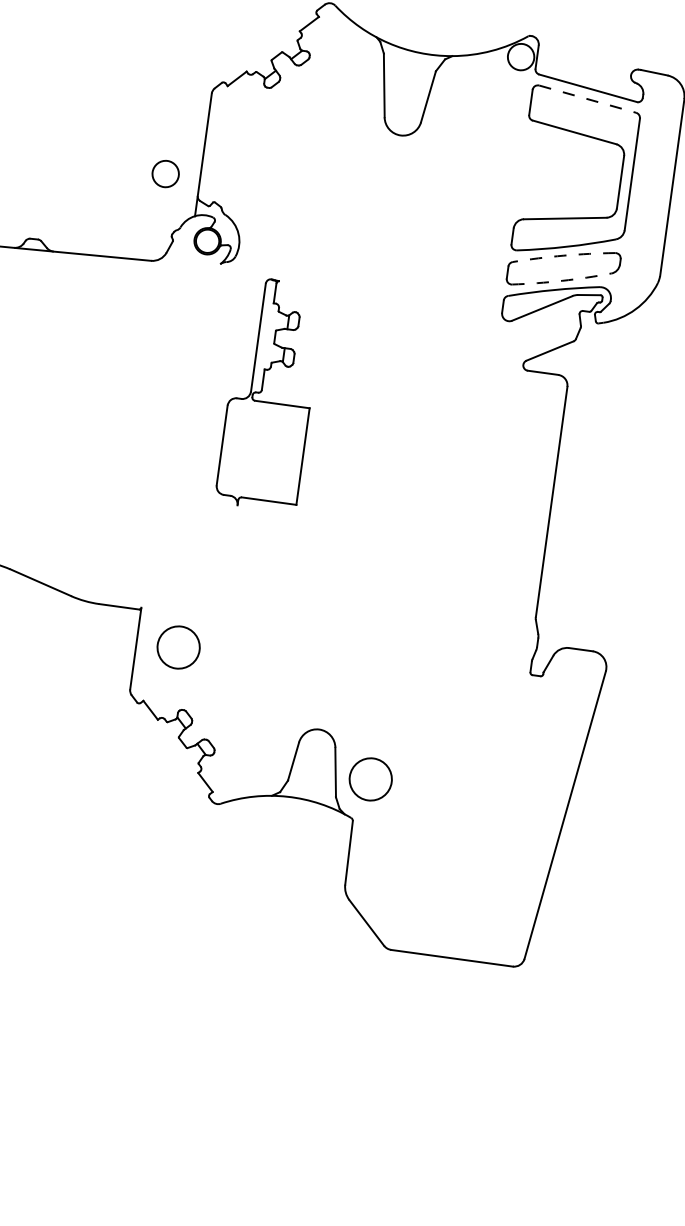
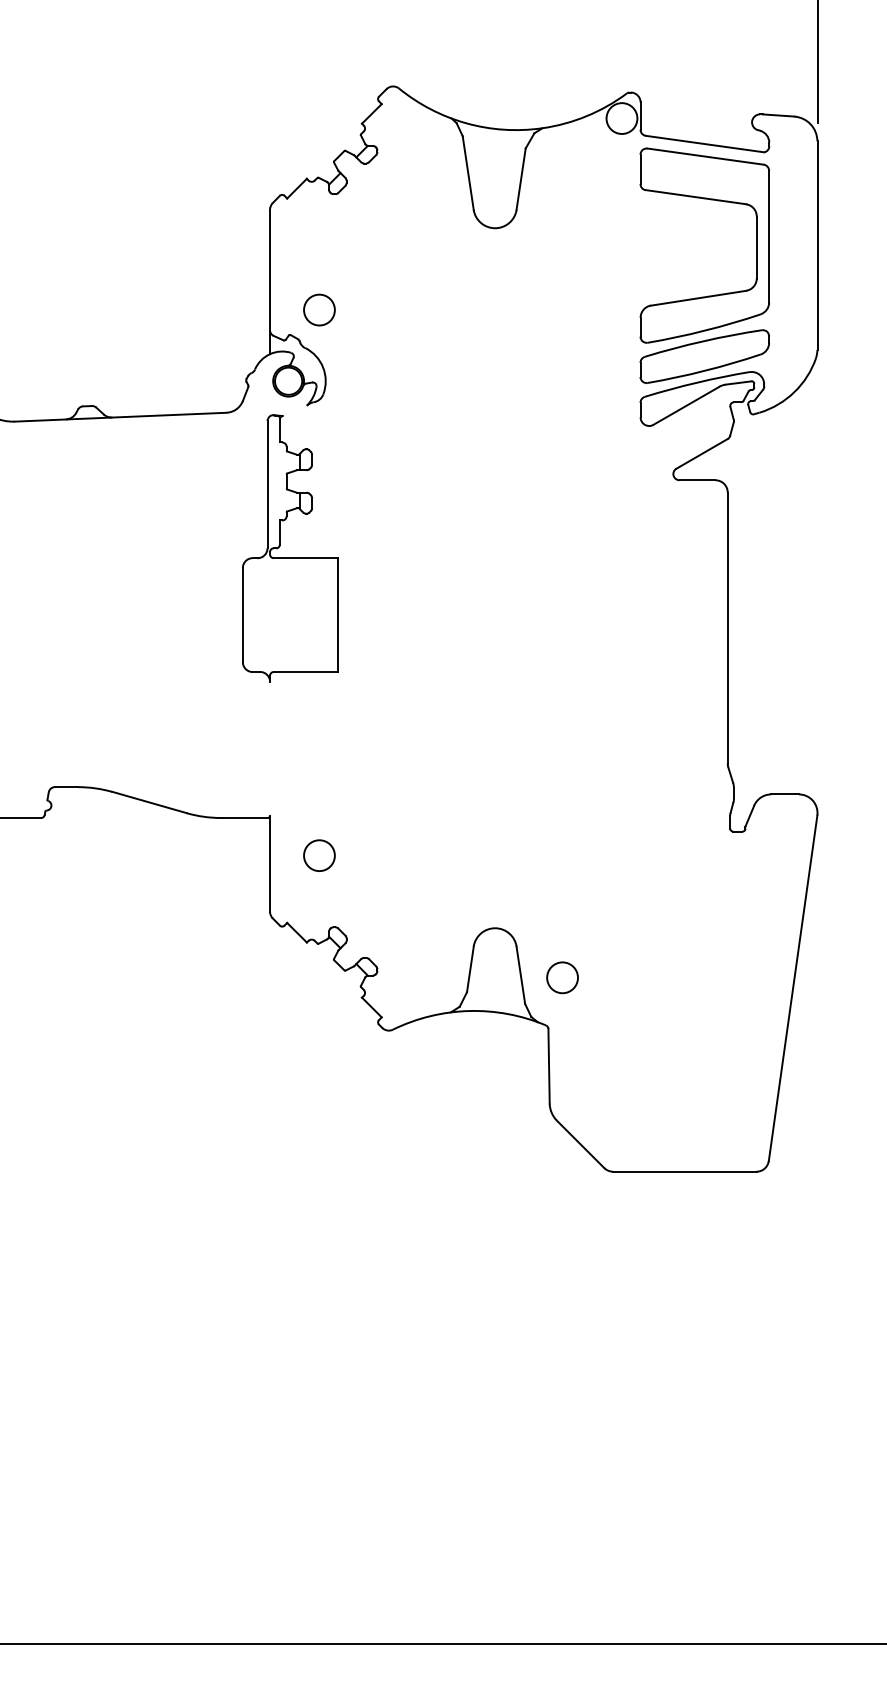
line: (587, 99) -> (705, 156), dashed -> solid
circle: (165, 173) -> (319, 309), moved
arc: (563, 255) -> (702, 341), dashed -> solid
arc: (561, 280) -> (704, 370), dashed -> solid
part: (269, 402) -> (290, 557), moved
circle: (178, 647) -> (319, 855), size x0.62
circle: (370, 779) -> (562, 977), size x0.62

